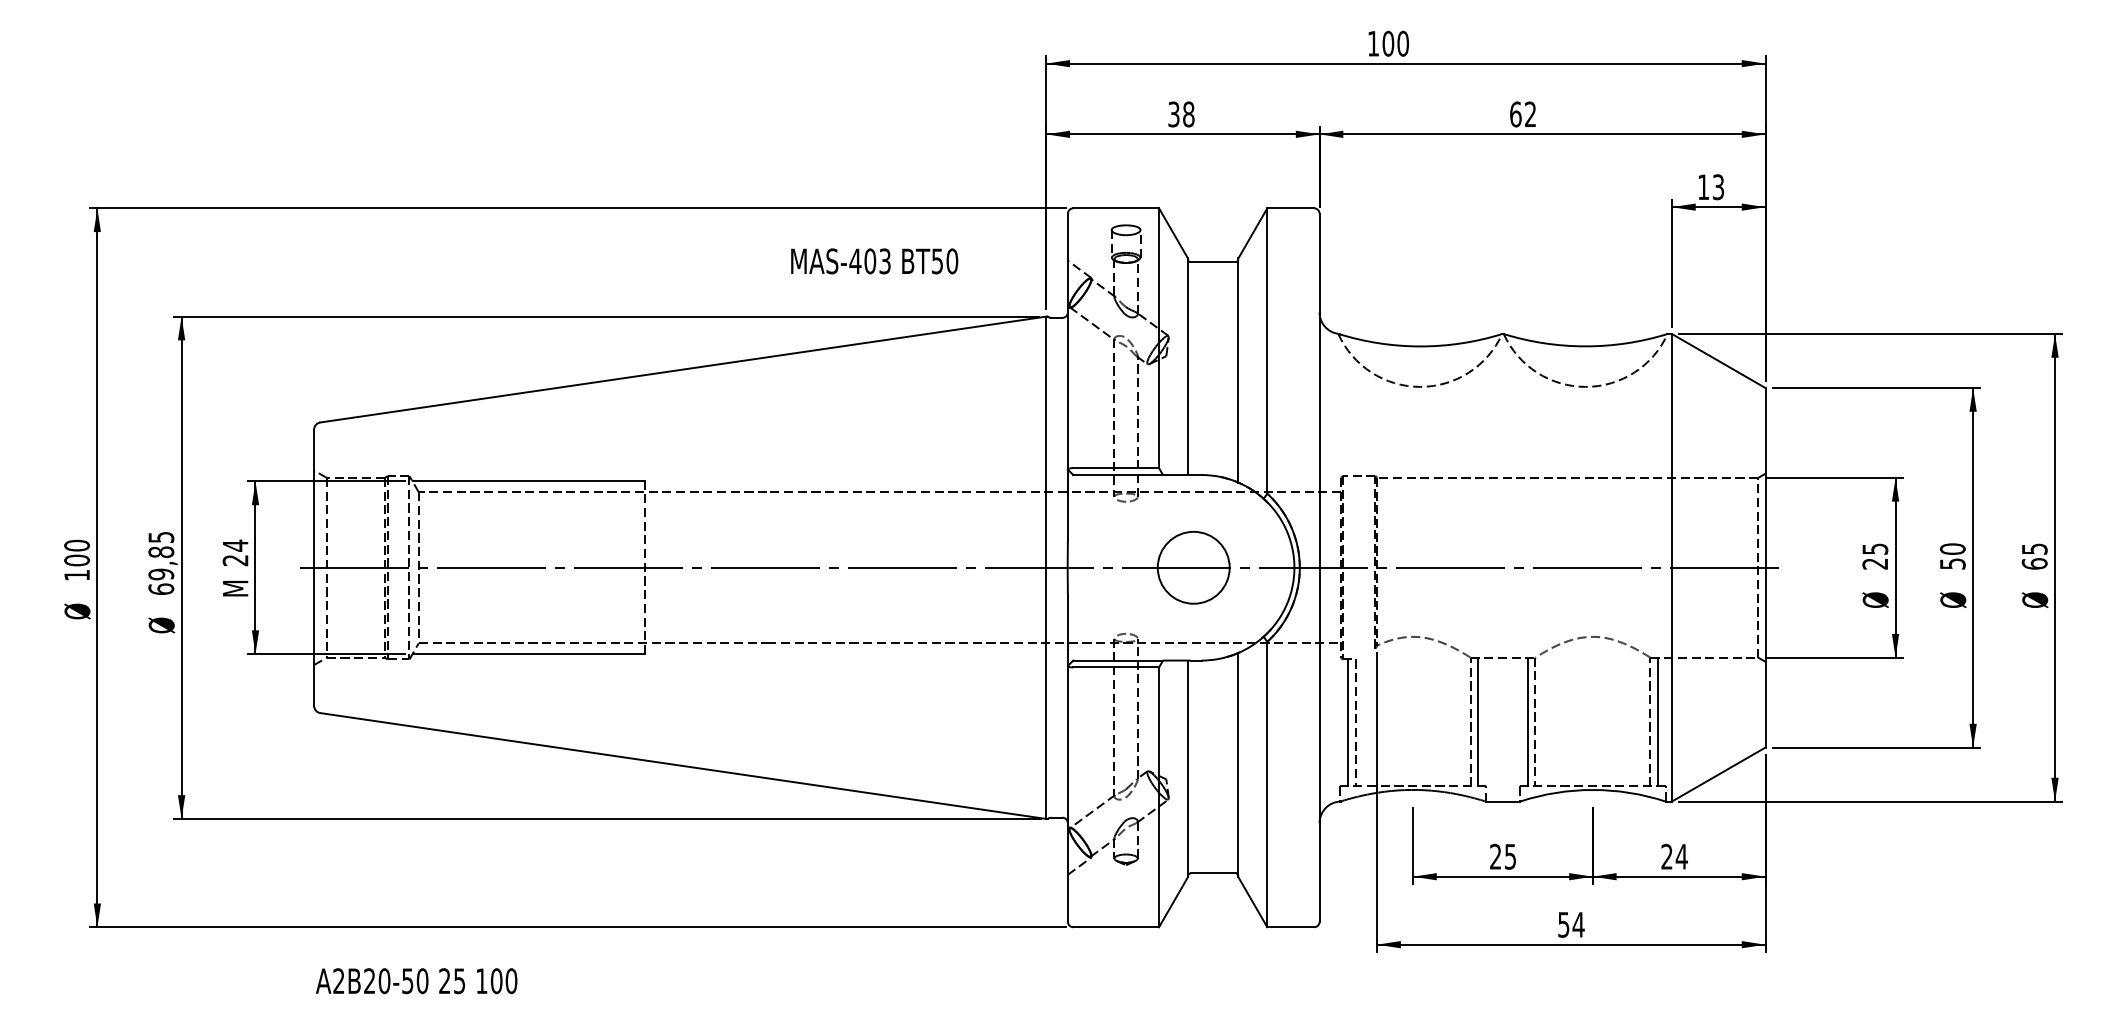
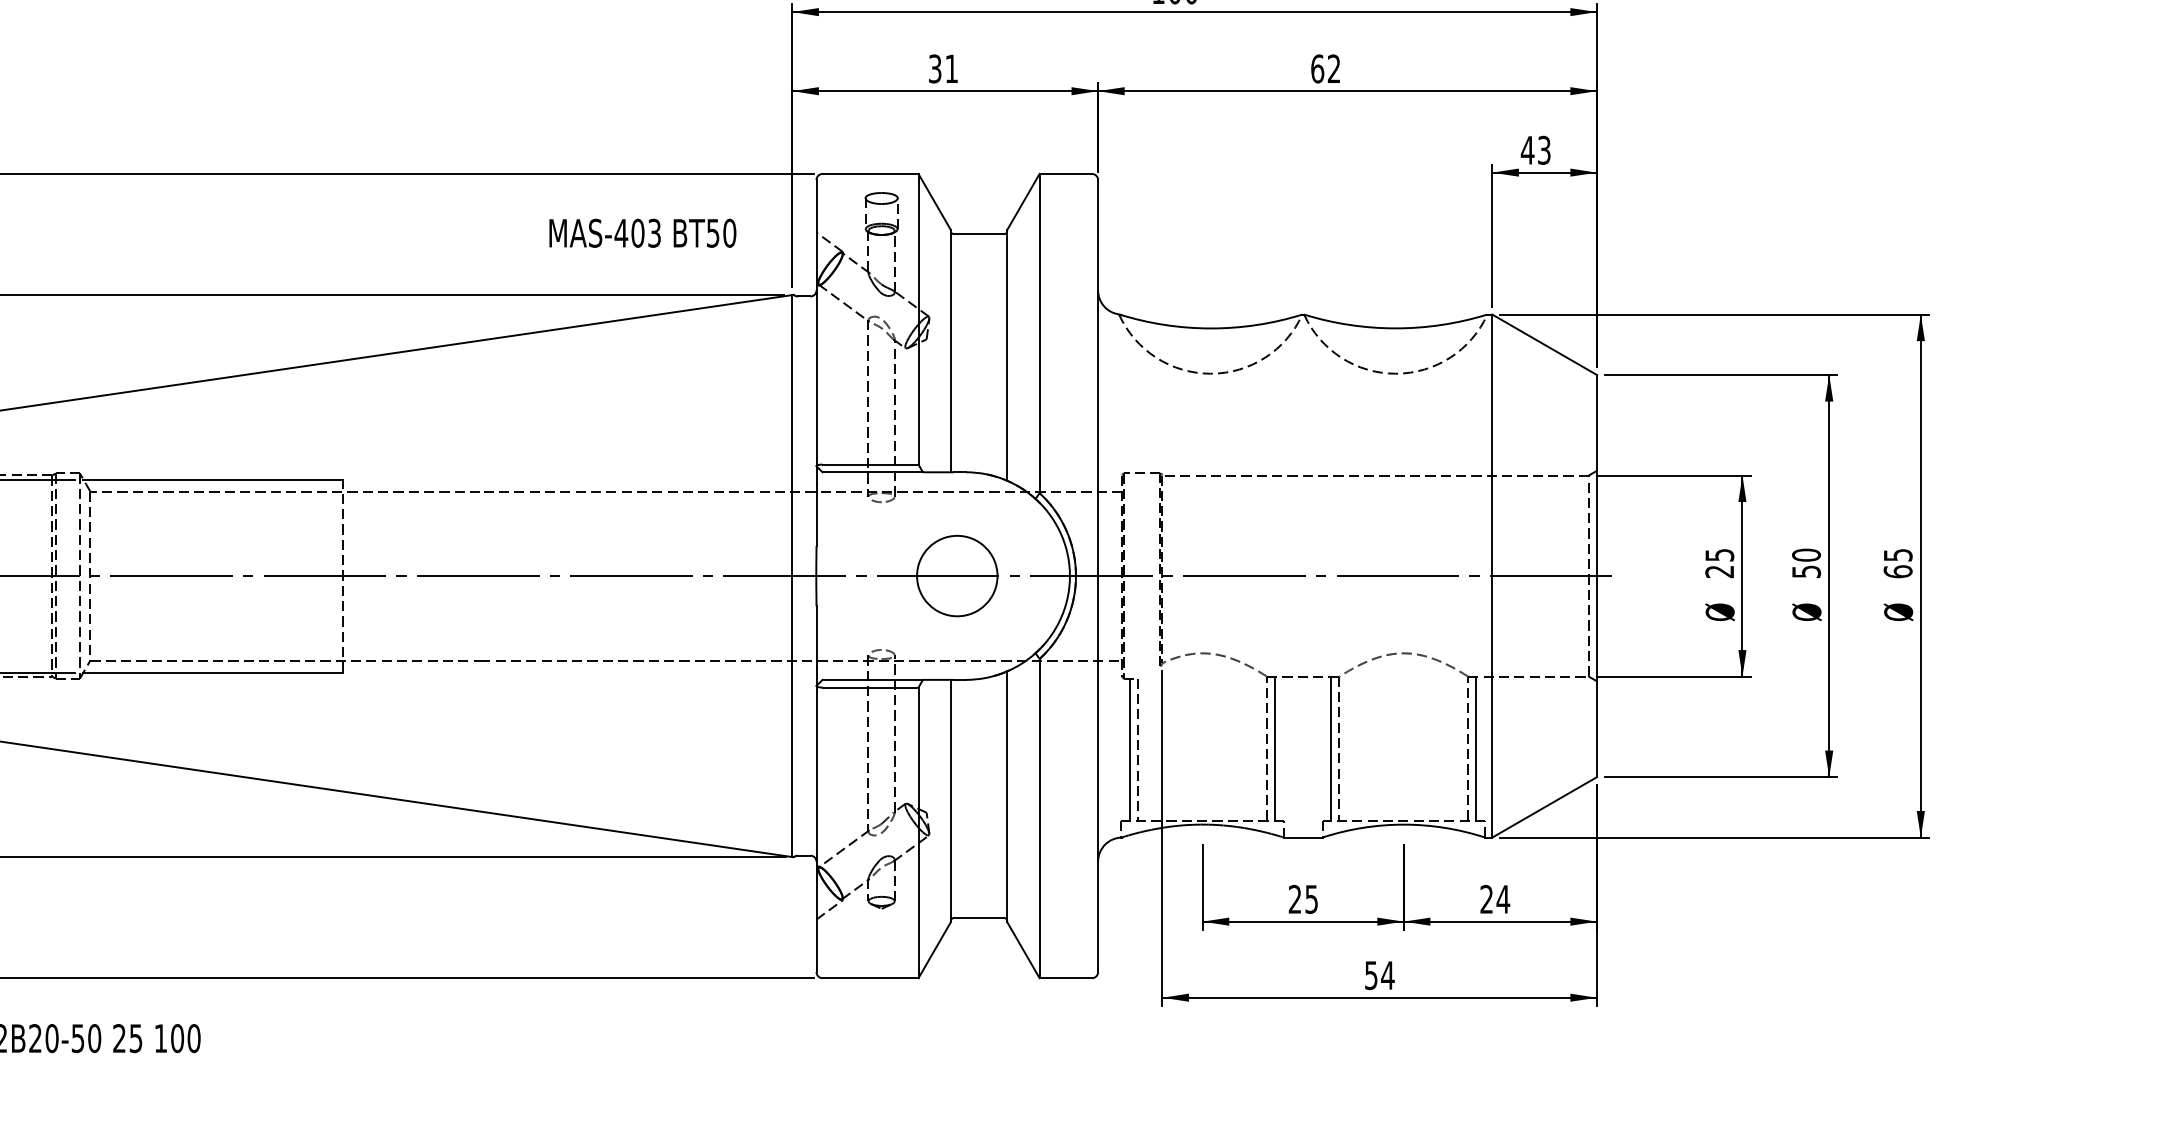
text: (1188, 114) -> (951, 68), 38 -> 31
text: (1703, 186) -> (1527, 149), 13 -> 43
text: (874, 261) -> (642, 233), moved

